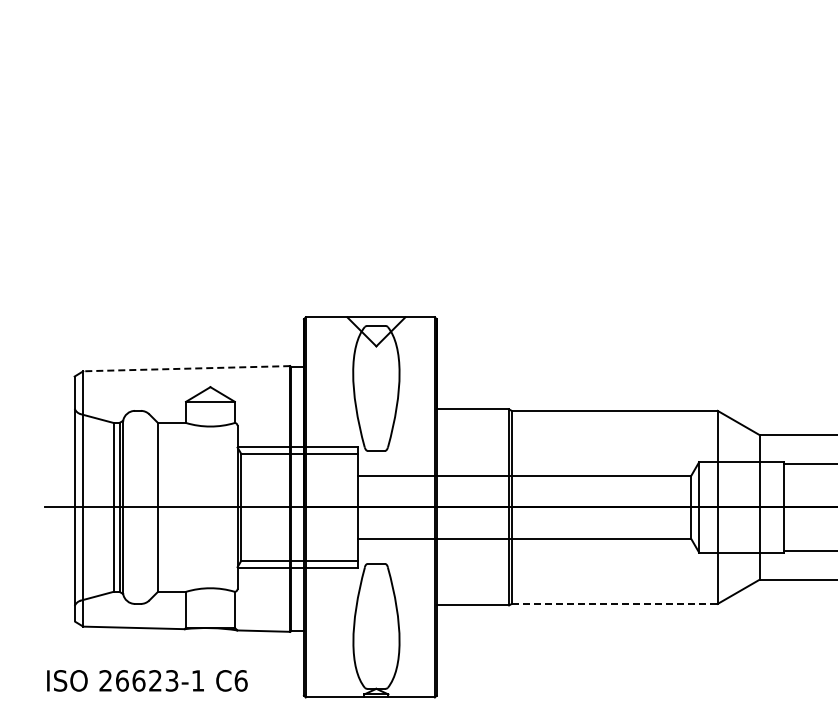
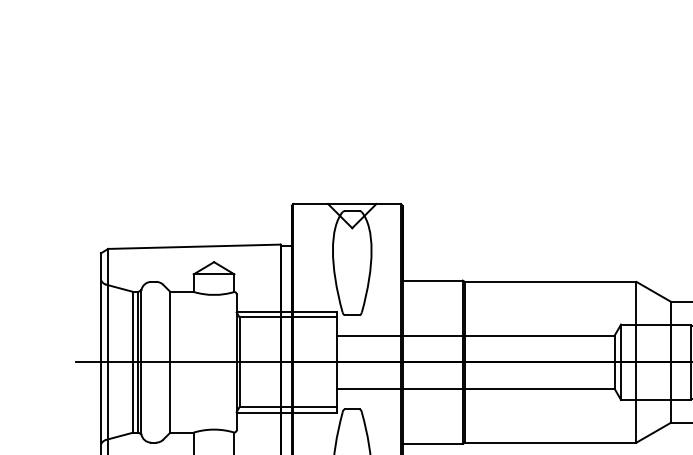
line: (186, 368) -> (194, 246), dashed -> solid
line: (614, 603) -> (550, 442), dashed -> solid

